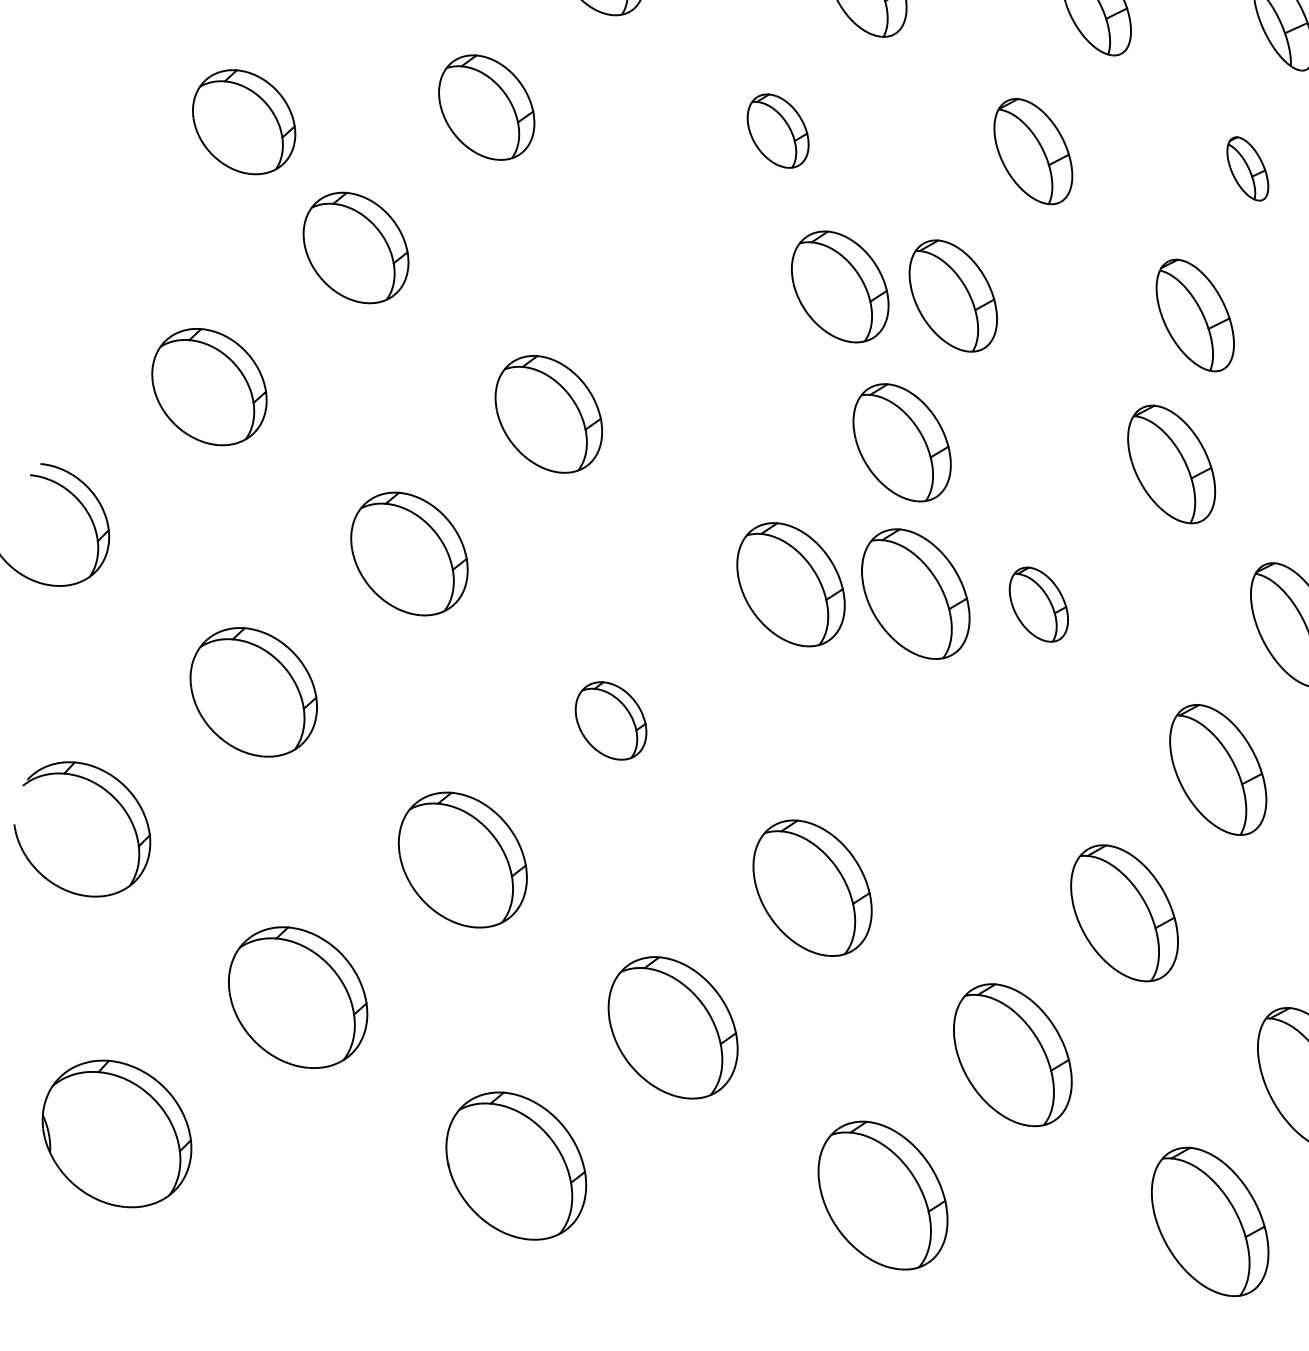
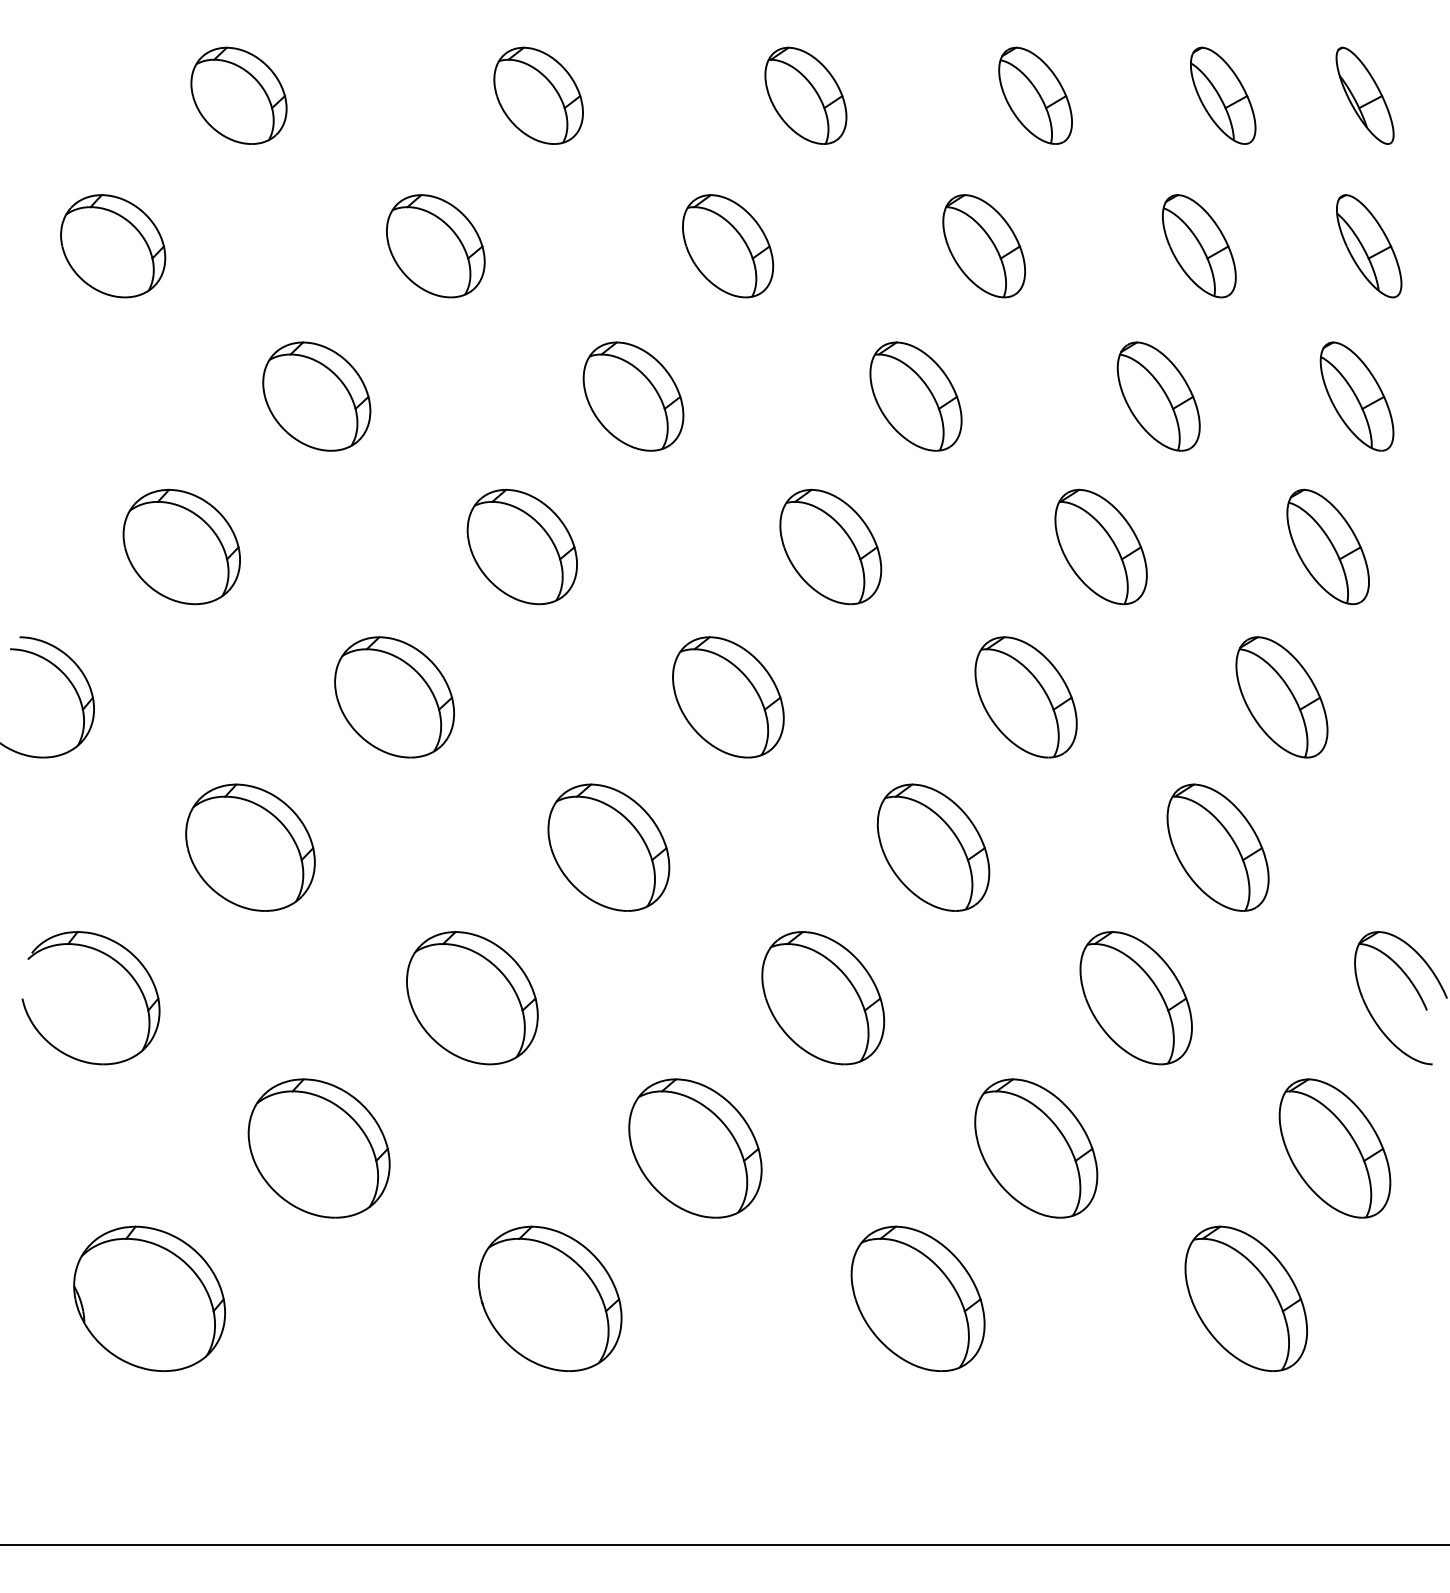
part: (244, 122) -> (113, 246), moved
part: (778, 131) -> (728, 246), size x1.43
part: (1247, 169) -> (1199, 246), size x1.67
part: (840, 286) -> (633, 396), moved
part: (901, 442) -> (830, 546), moved
part: (1171, 463) -> (1100, 546), moved
part: (791, 584) -> (728, 697), moved
part: (915, 593) -> (933, 847), moved
part: (1038, 604) -> (1025, 697), size x1.67
part: (610, 720) -> (608, 847), size x1.67

